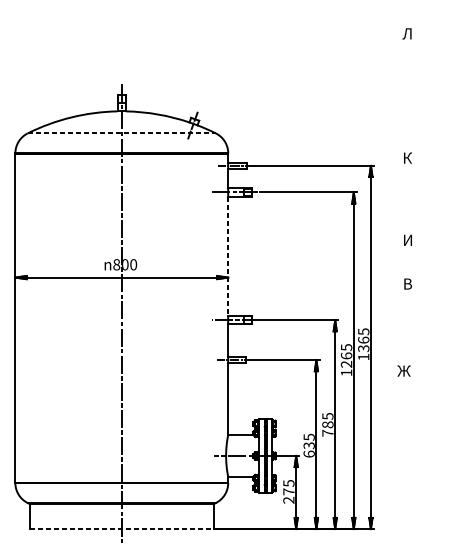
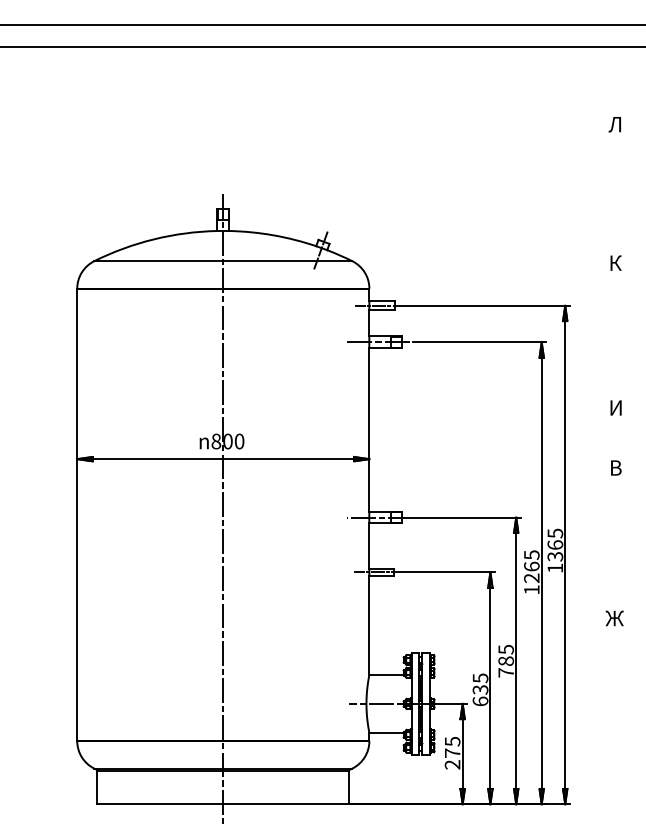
line: (121, 133) -> (223, 261), dashed -> solid
text: (407, 157) -> (615, 262), moved
line: (228, 256) -> (369, 429), dashed -> solid
text: (403, 371) -> (614, 618), moved
line: (121, 529) -> (223, 804), dashed -> solid

